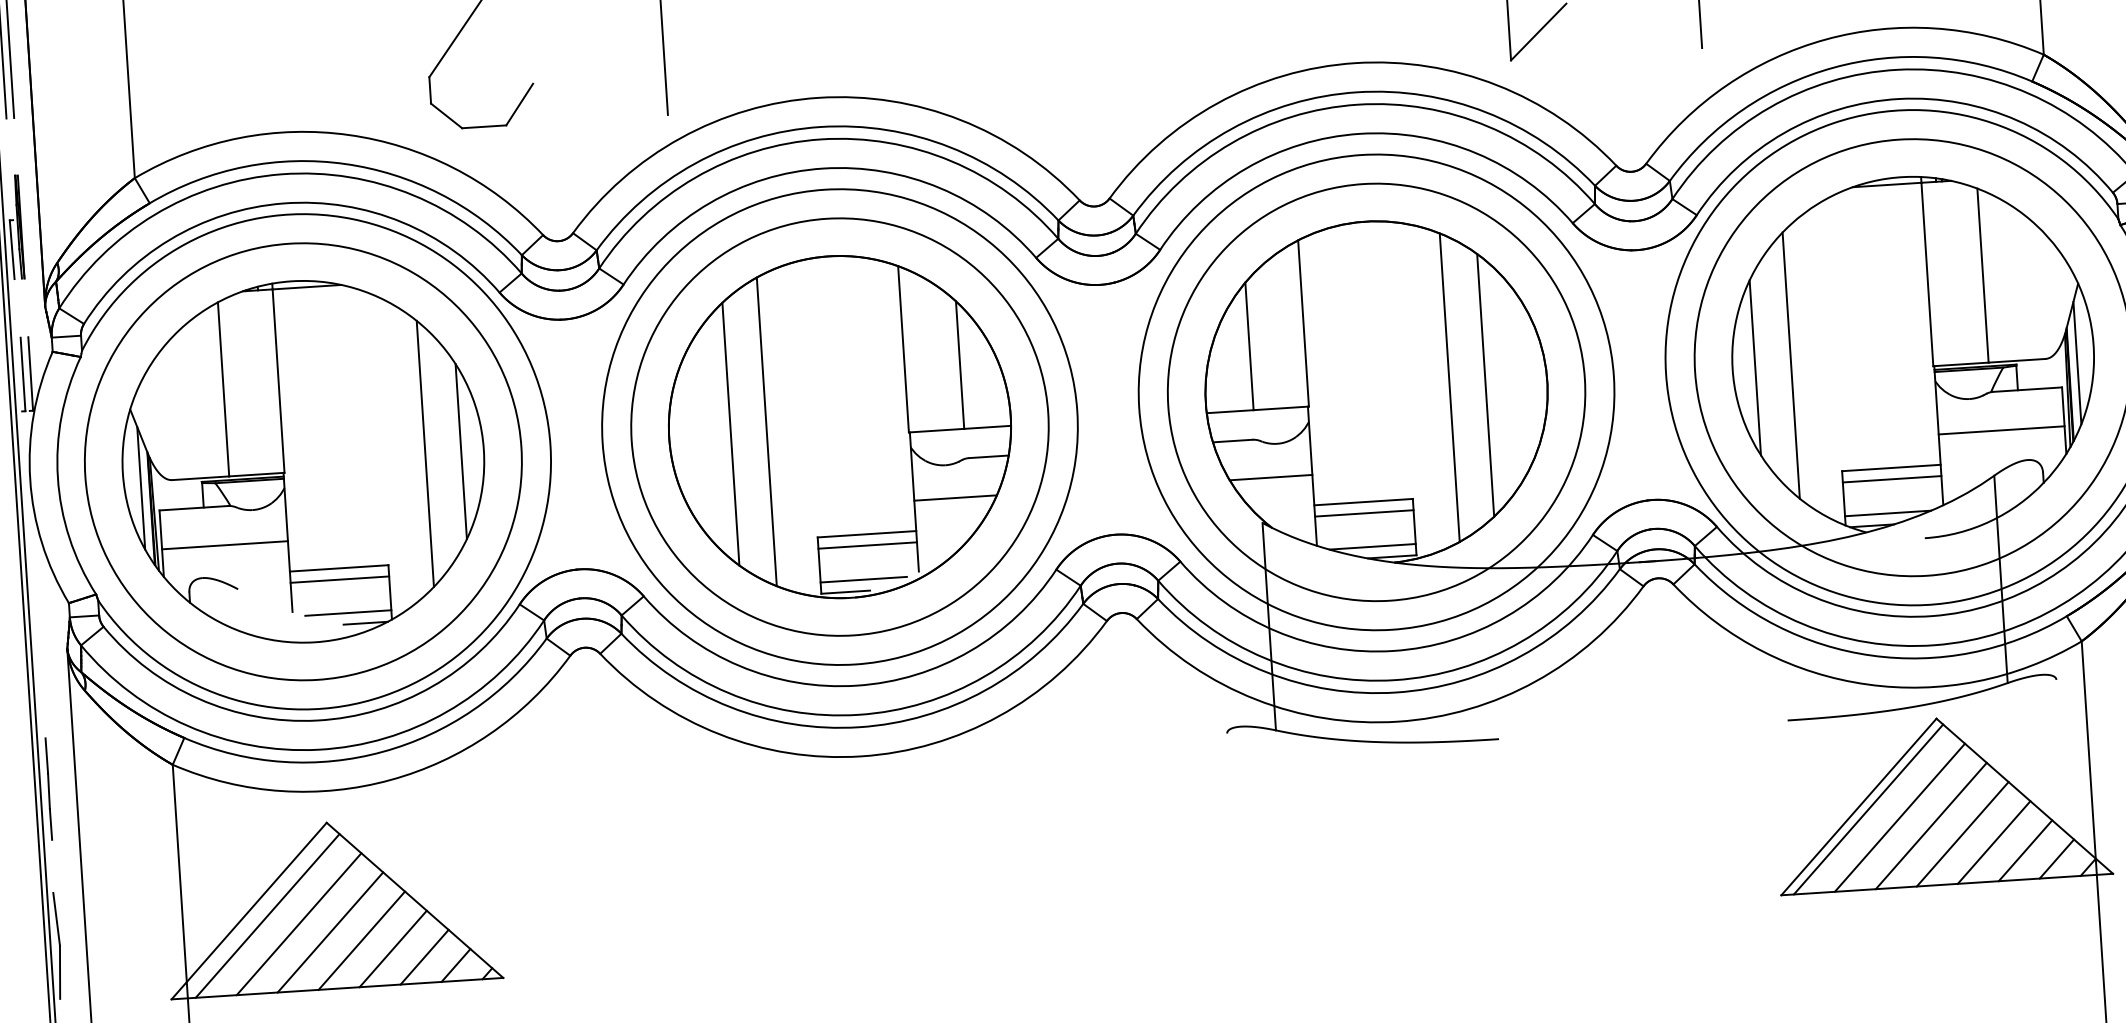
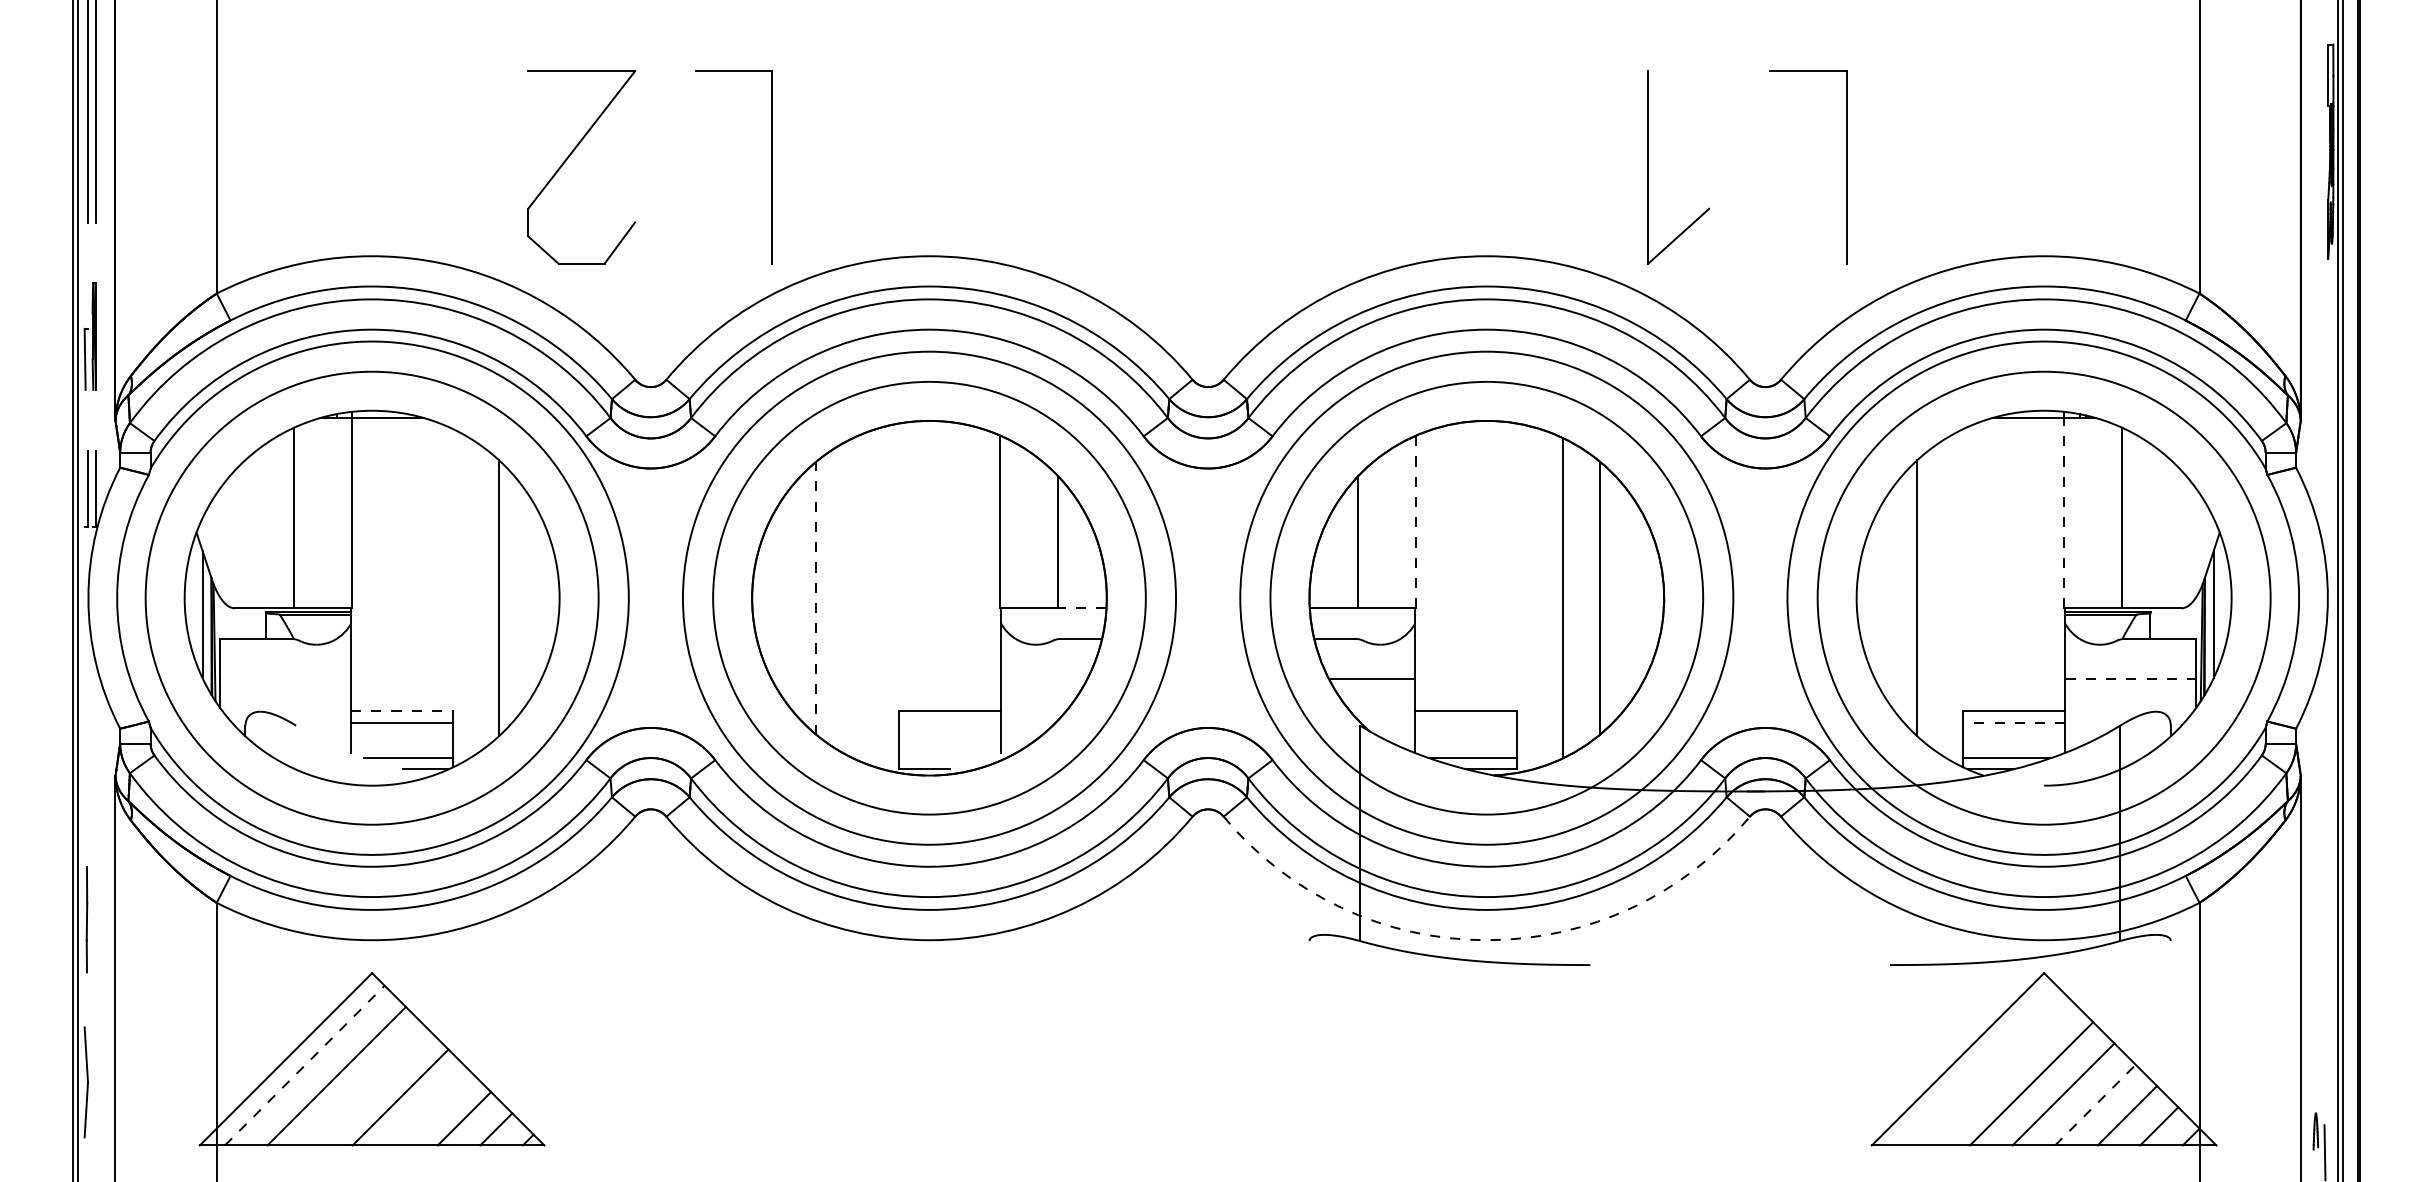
line: (1927, 273) -> (2064, 512), solid -> dashed
line: (1303, 322) -> (1415, 521), solid -> dashed
line: (1755, 368) -> (1880, 598), removed
line: (986, 427) -> (1081, 608), solid -> dashed
line: (2002, 430) -> (2131, 679), solid -> dashed
line: (766, 432) -> (853, 598), removed
line: (731, 433) -> (816, 597), solid -> dashed
line: (461, 451) -> (536, 598), removed
line: (1891, 479) -> (2013, 722), solid -> dashed
line: (955, 498) -> (1044, 679), removed
line: (1363, 513) -> (1465, 722), removed
line: (225, 545) -> (285, 679), removed
line: (867, 545) -> (950, 722), removed
line: (339, 568) -> (402, 710), solid -> dashed
line: (863, 579) -> (943, 757), removed
arc: (1397, 721) -> (1486, 940), solid -> dashed
line: (1868, 809) -> (1967, 1062), removed
line: (1899, 817) -> (1999, 1072), removed
line: (1994, 841) -> (2095, 1104), solid -> dashed
line: (267, 915) -> (304, 1065), solid -> dashed
line: (330, 932) -> (368, 1086), removed
line: (393, 948) -> (432, 1107), removed

